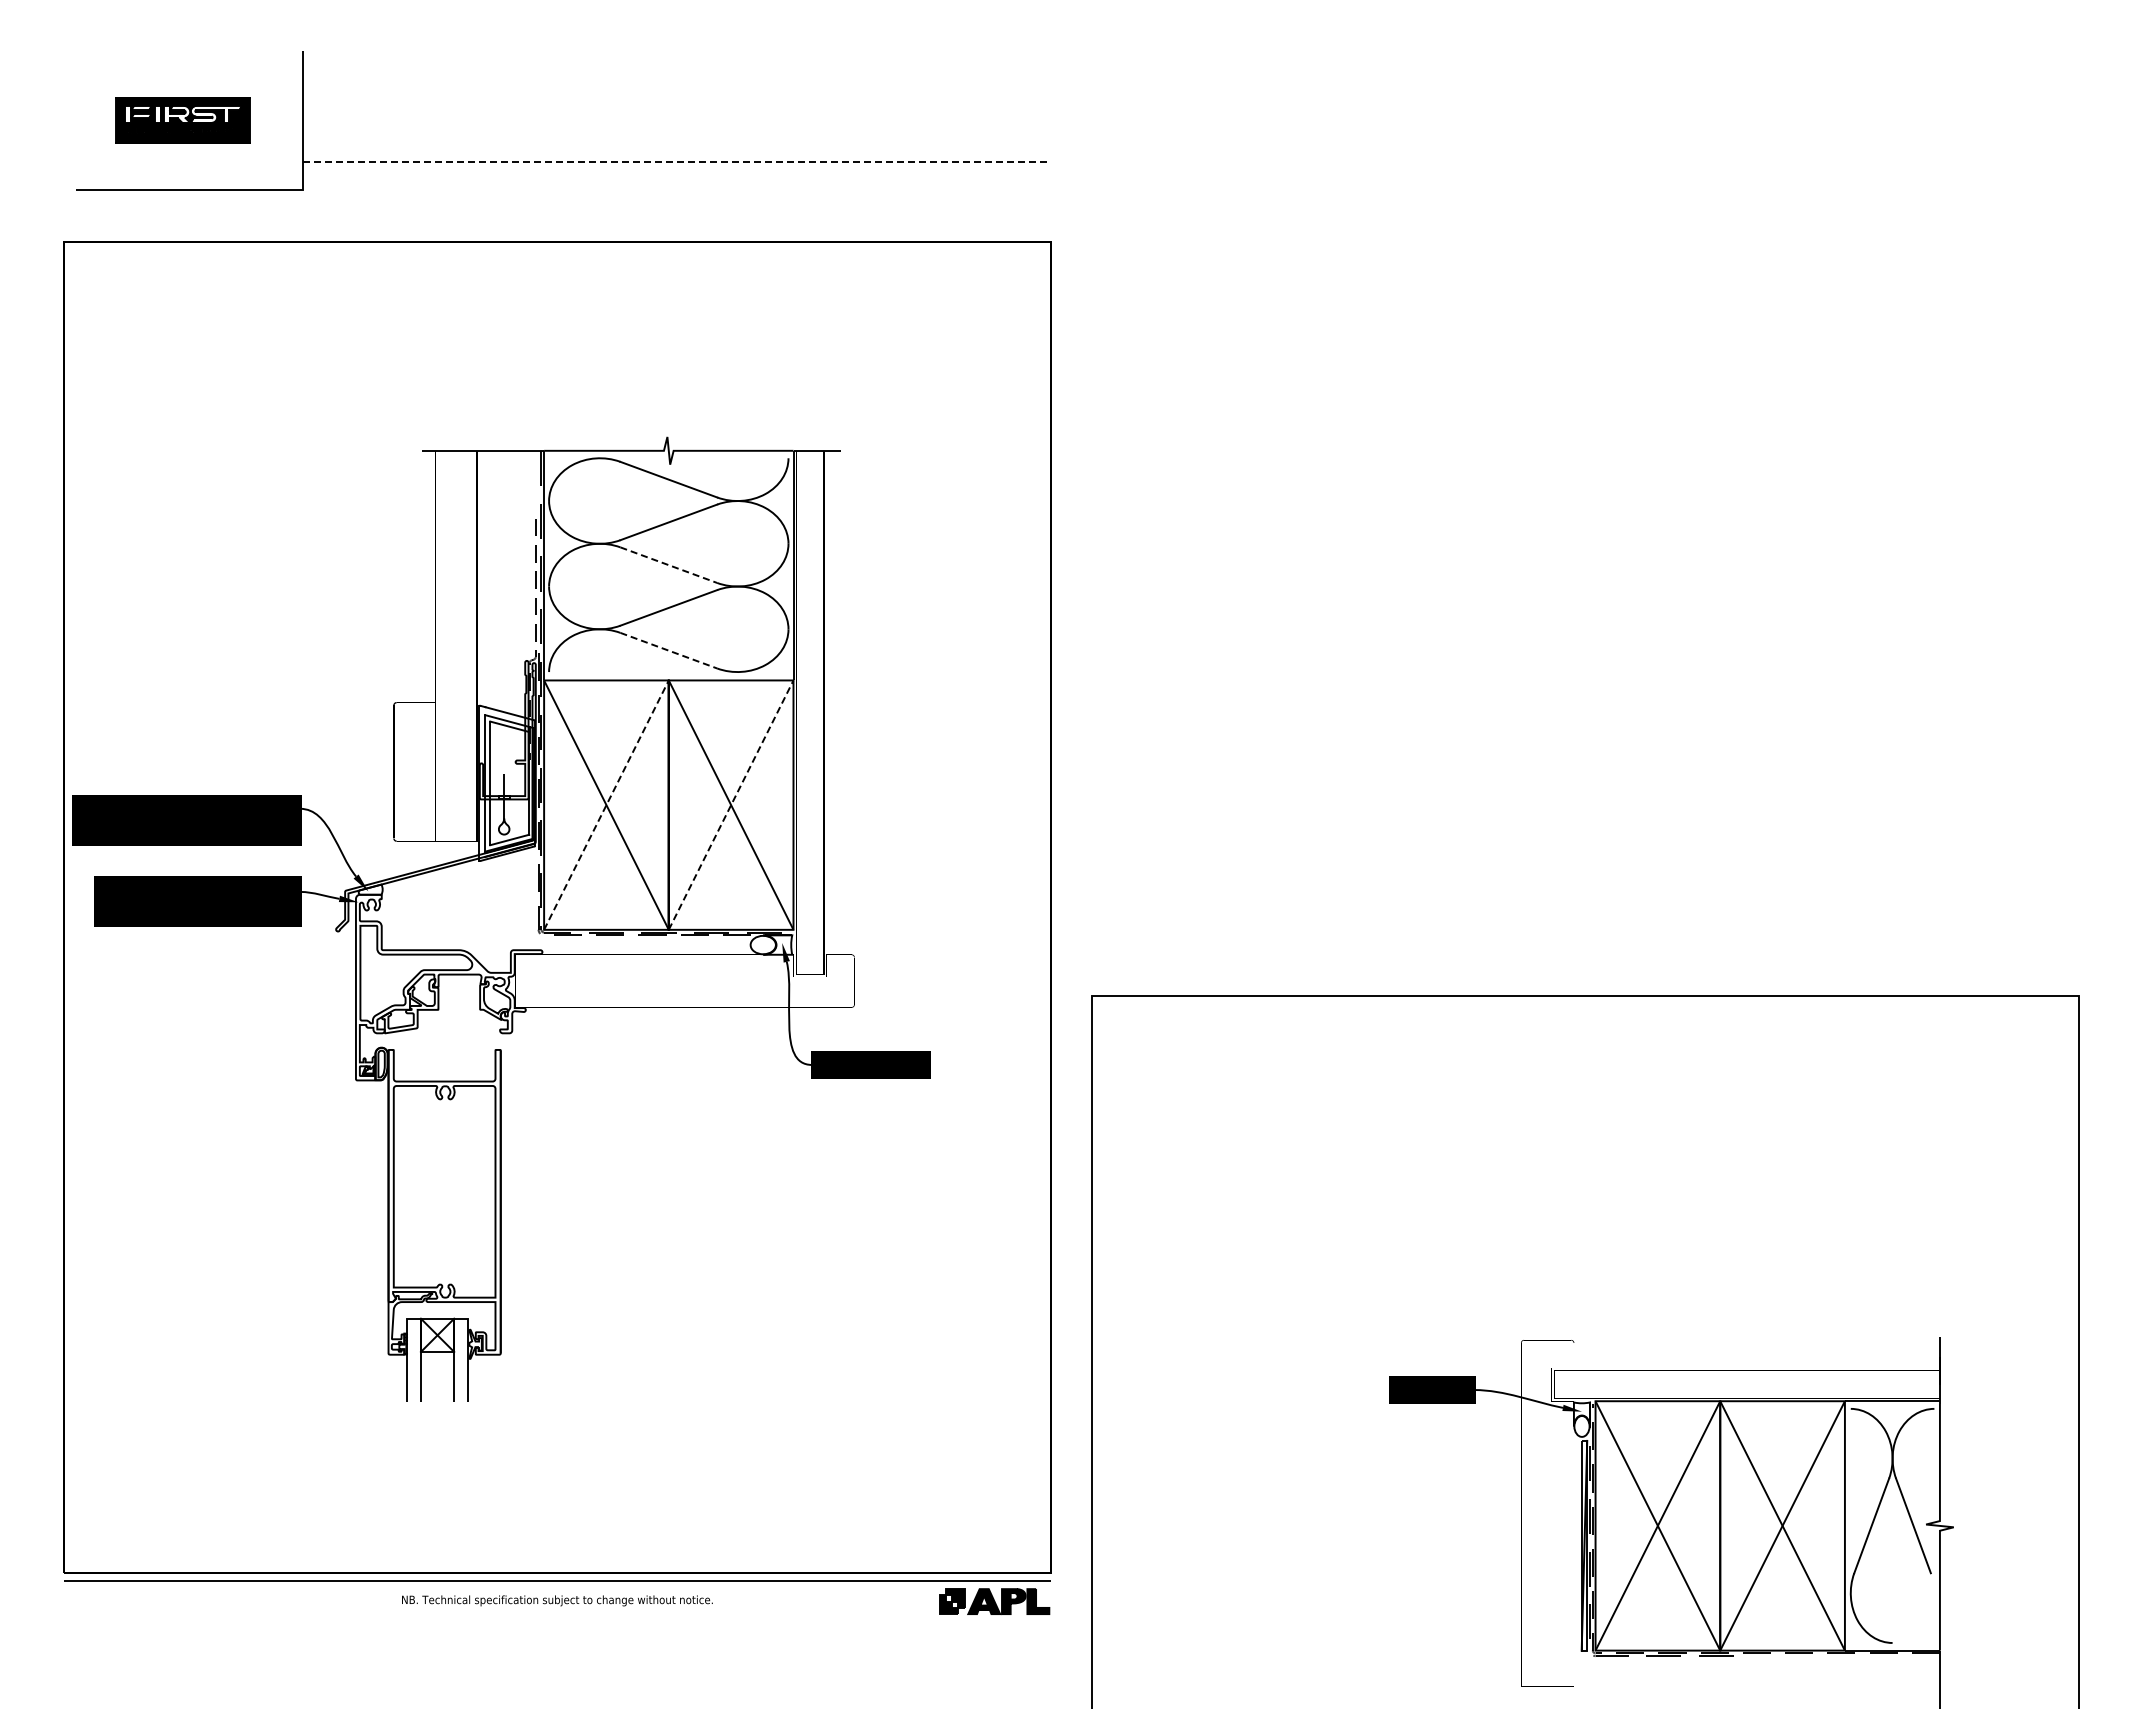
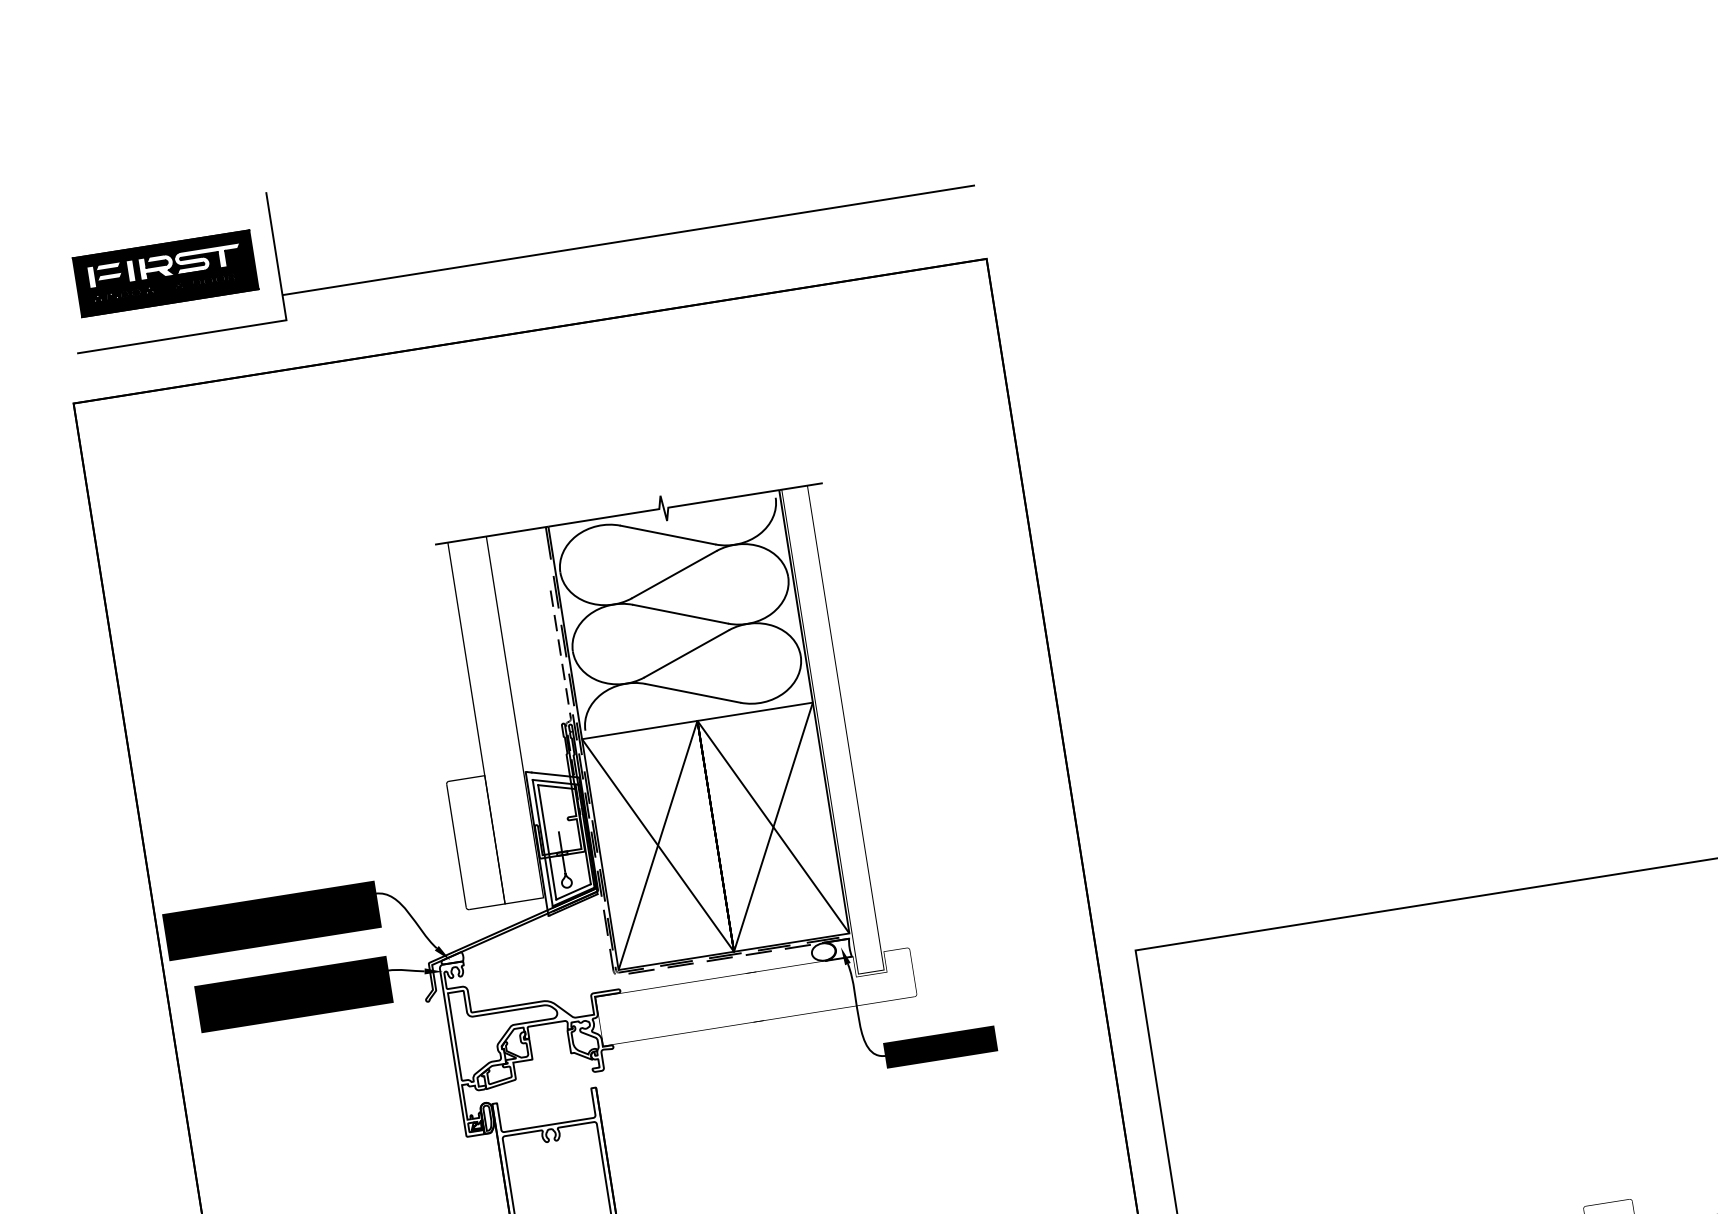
part: (182, 120) -> (165, 273), size x1.43
line: (677, 162) -> (629, 240), dashed -> solid
line: (668, 565) -> (680, 614), dashed -> solid
line: (668, 650) -> (692, 693), dashed -> solid
line: (606, 804) -> (657, 844), dashed -> solid
line: (731, 804) -> (773, 826), dashed -> solid

